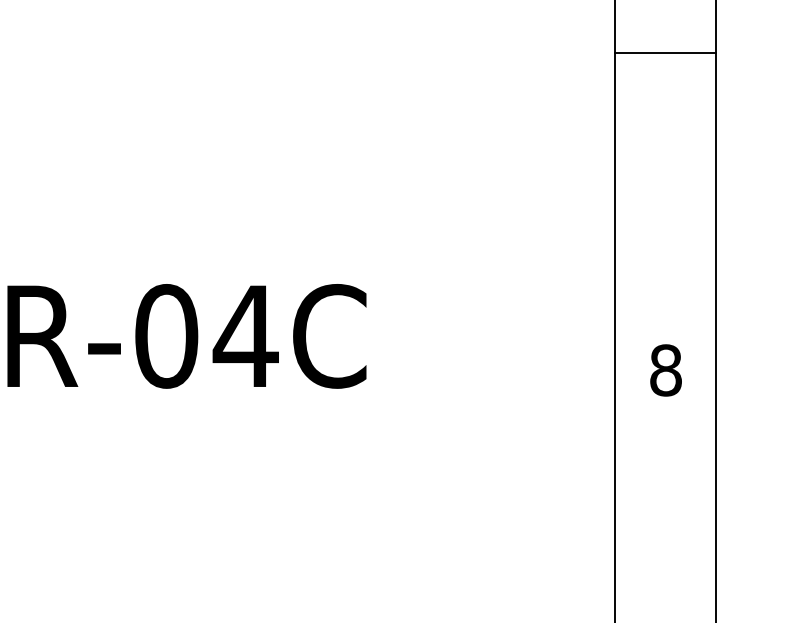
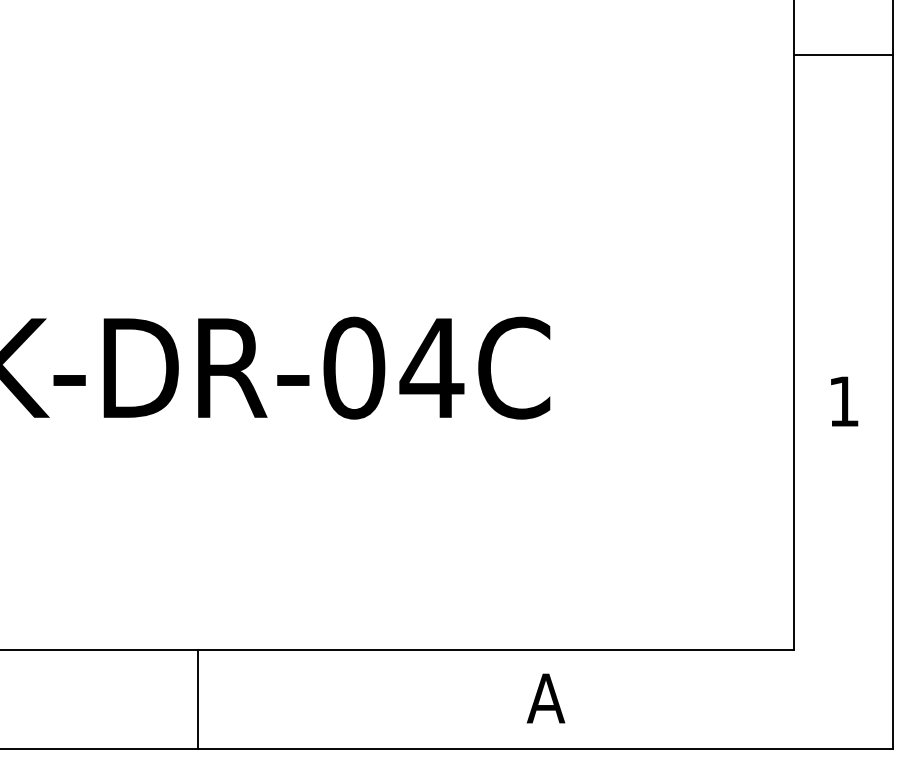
line: (665, 53) -> (843, 54), moved
text: (665, 370) -> (843, 401), 8 -> 1

